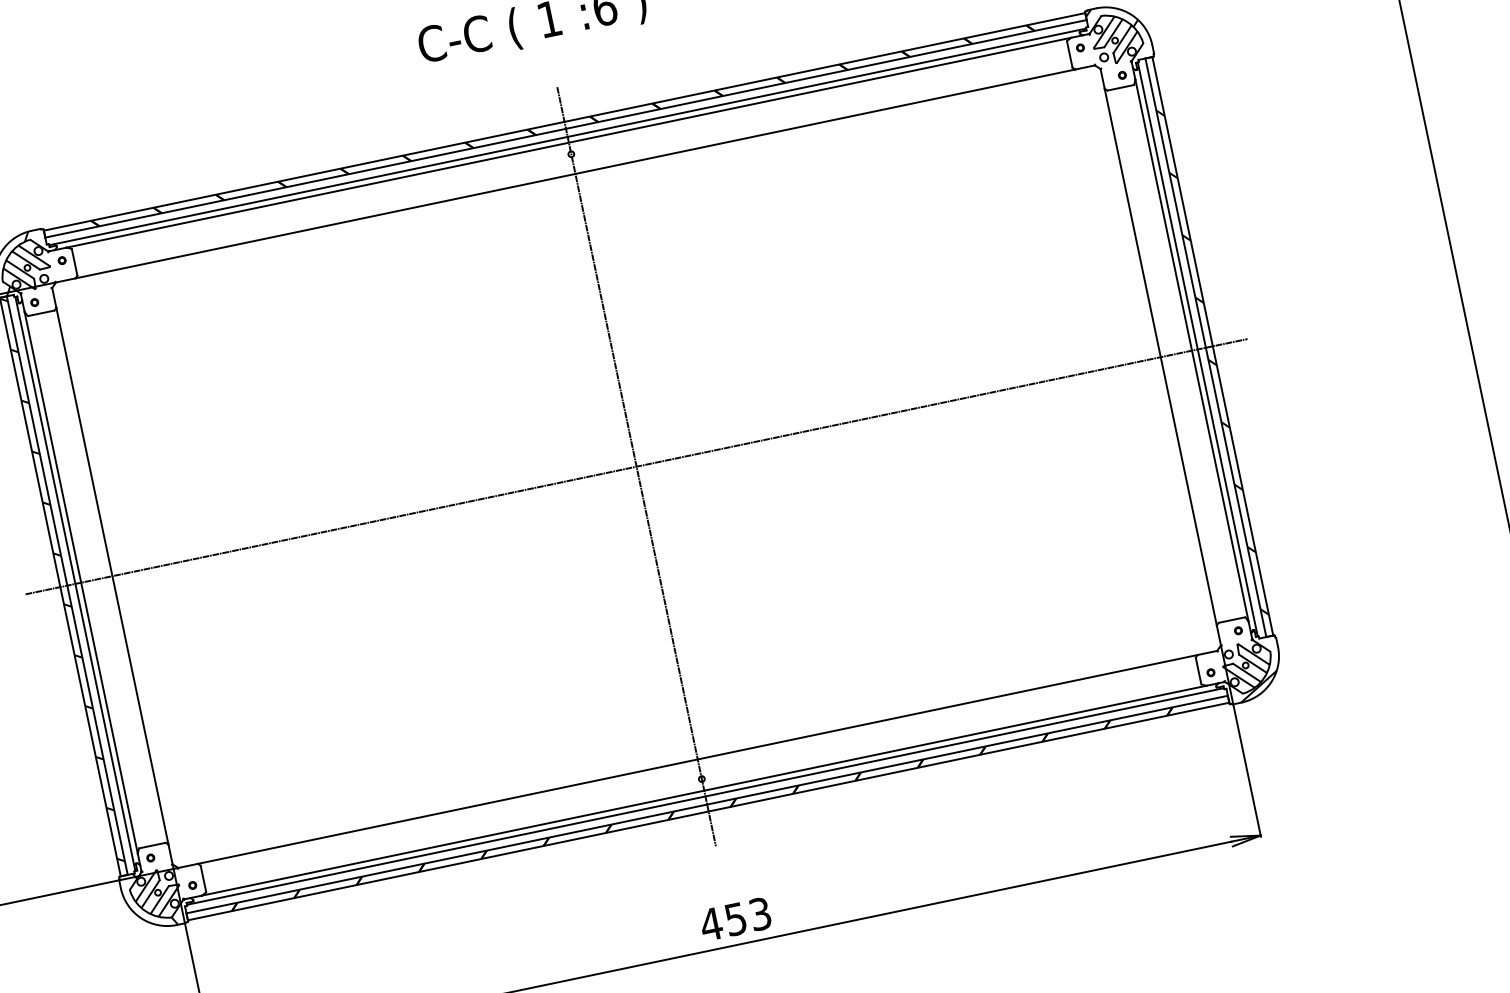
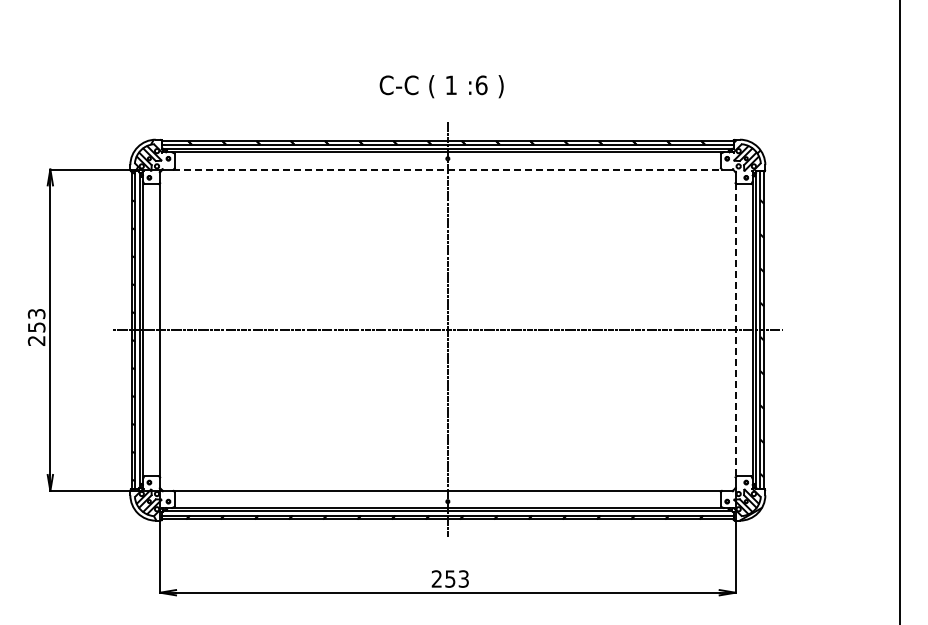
line: (576, 173) -> (448, 169), solid -> dashed
line: (1160, 357) -> (735, 330), solid -> dashed
text: (710, 923) -> (436, 578), 453 -> 253

